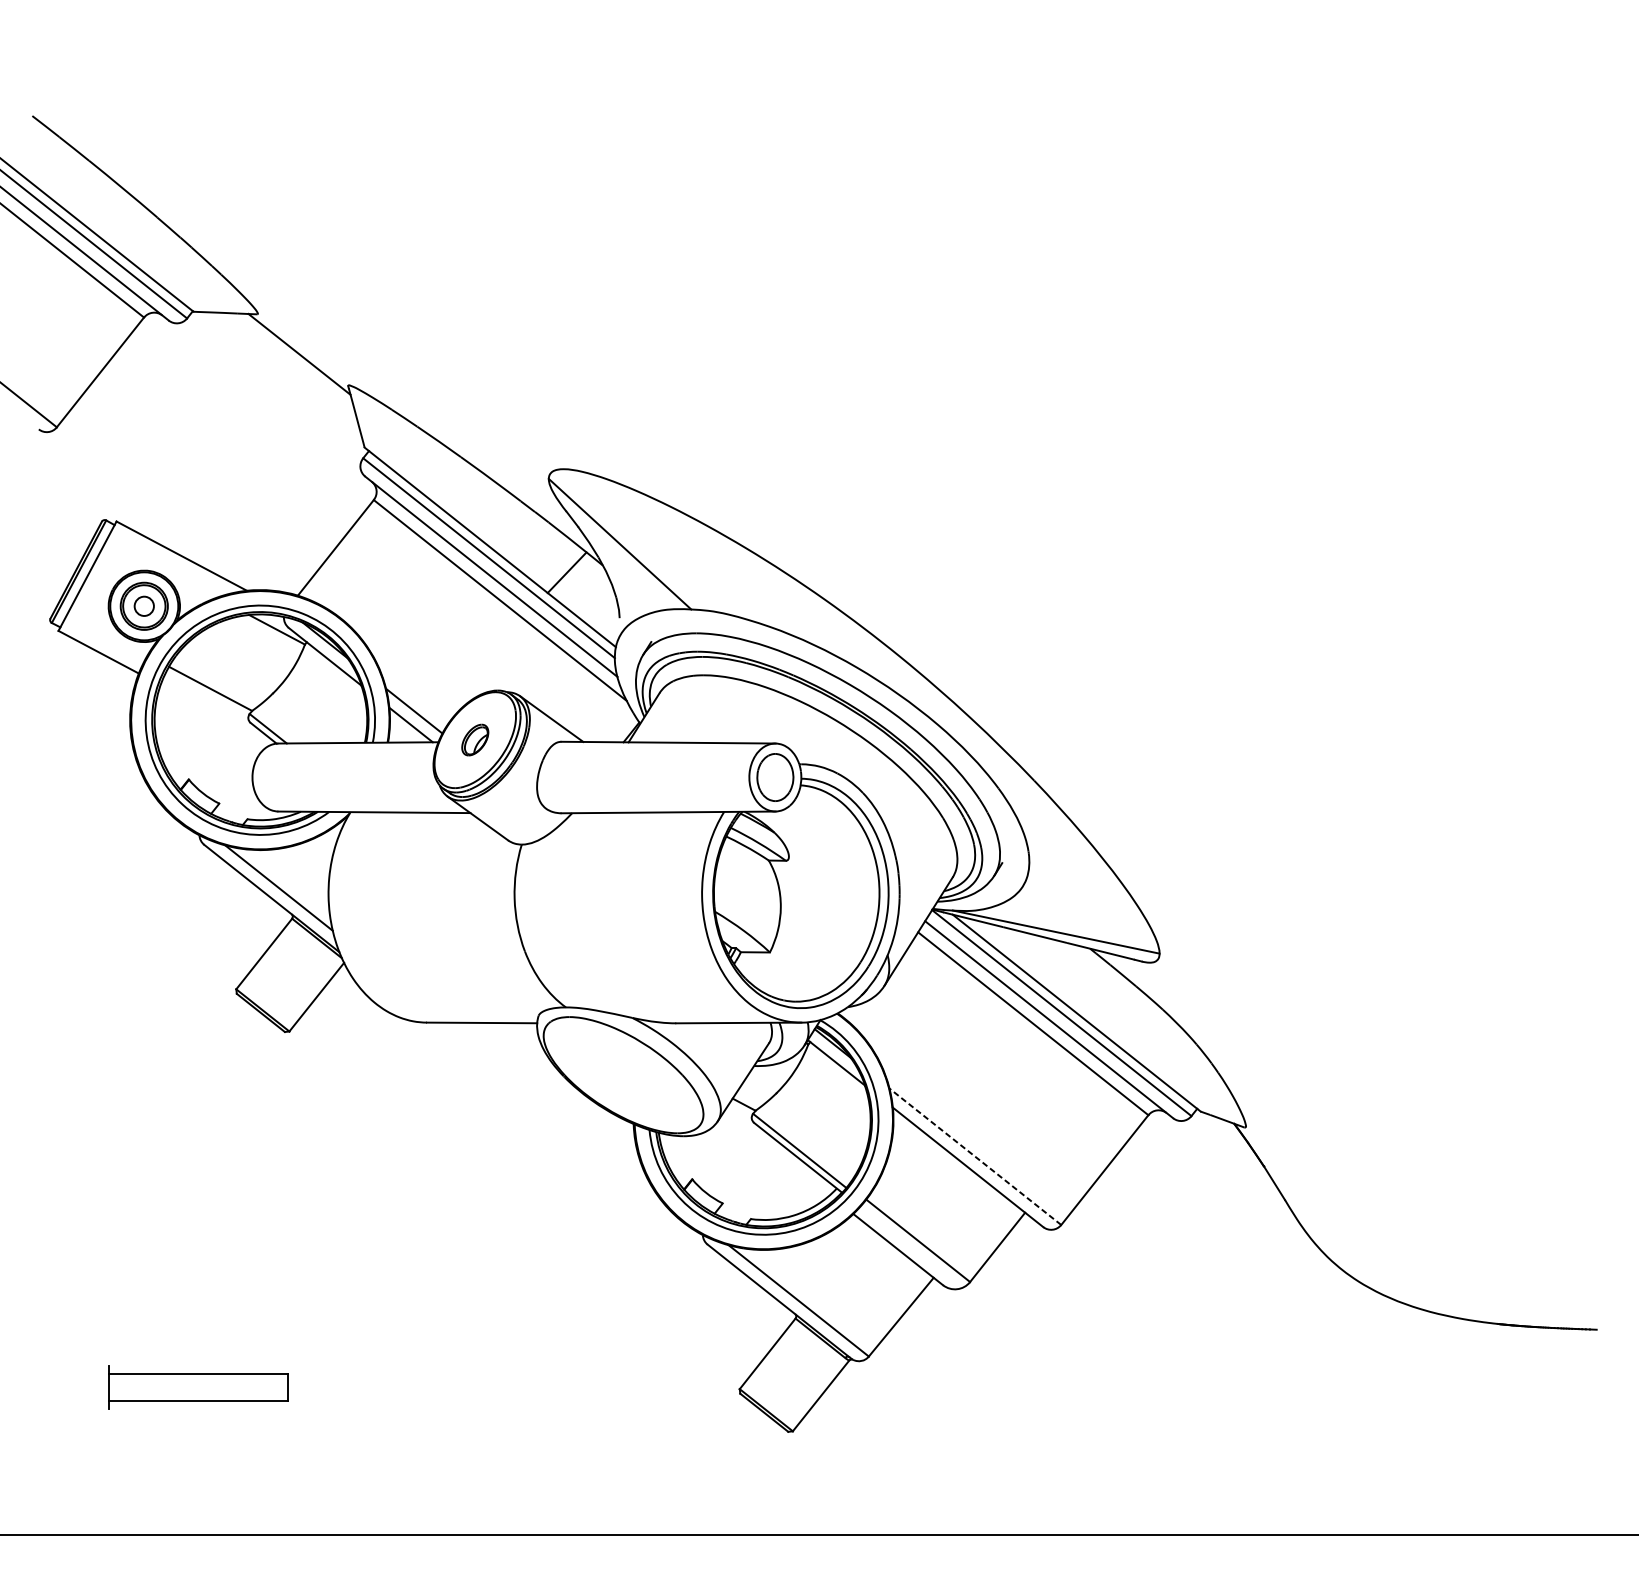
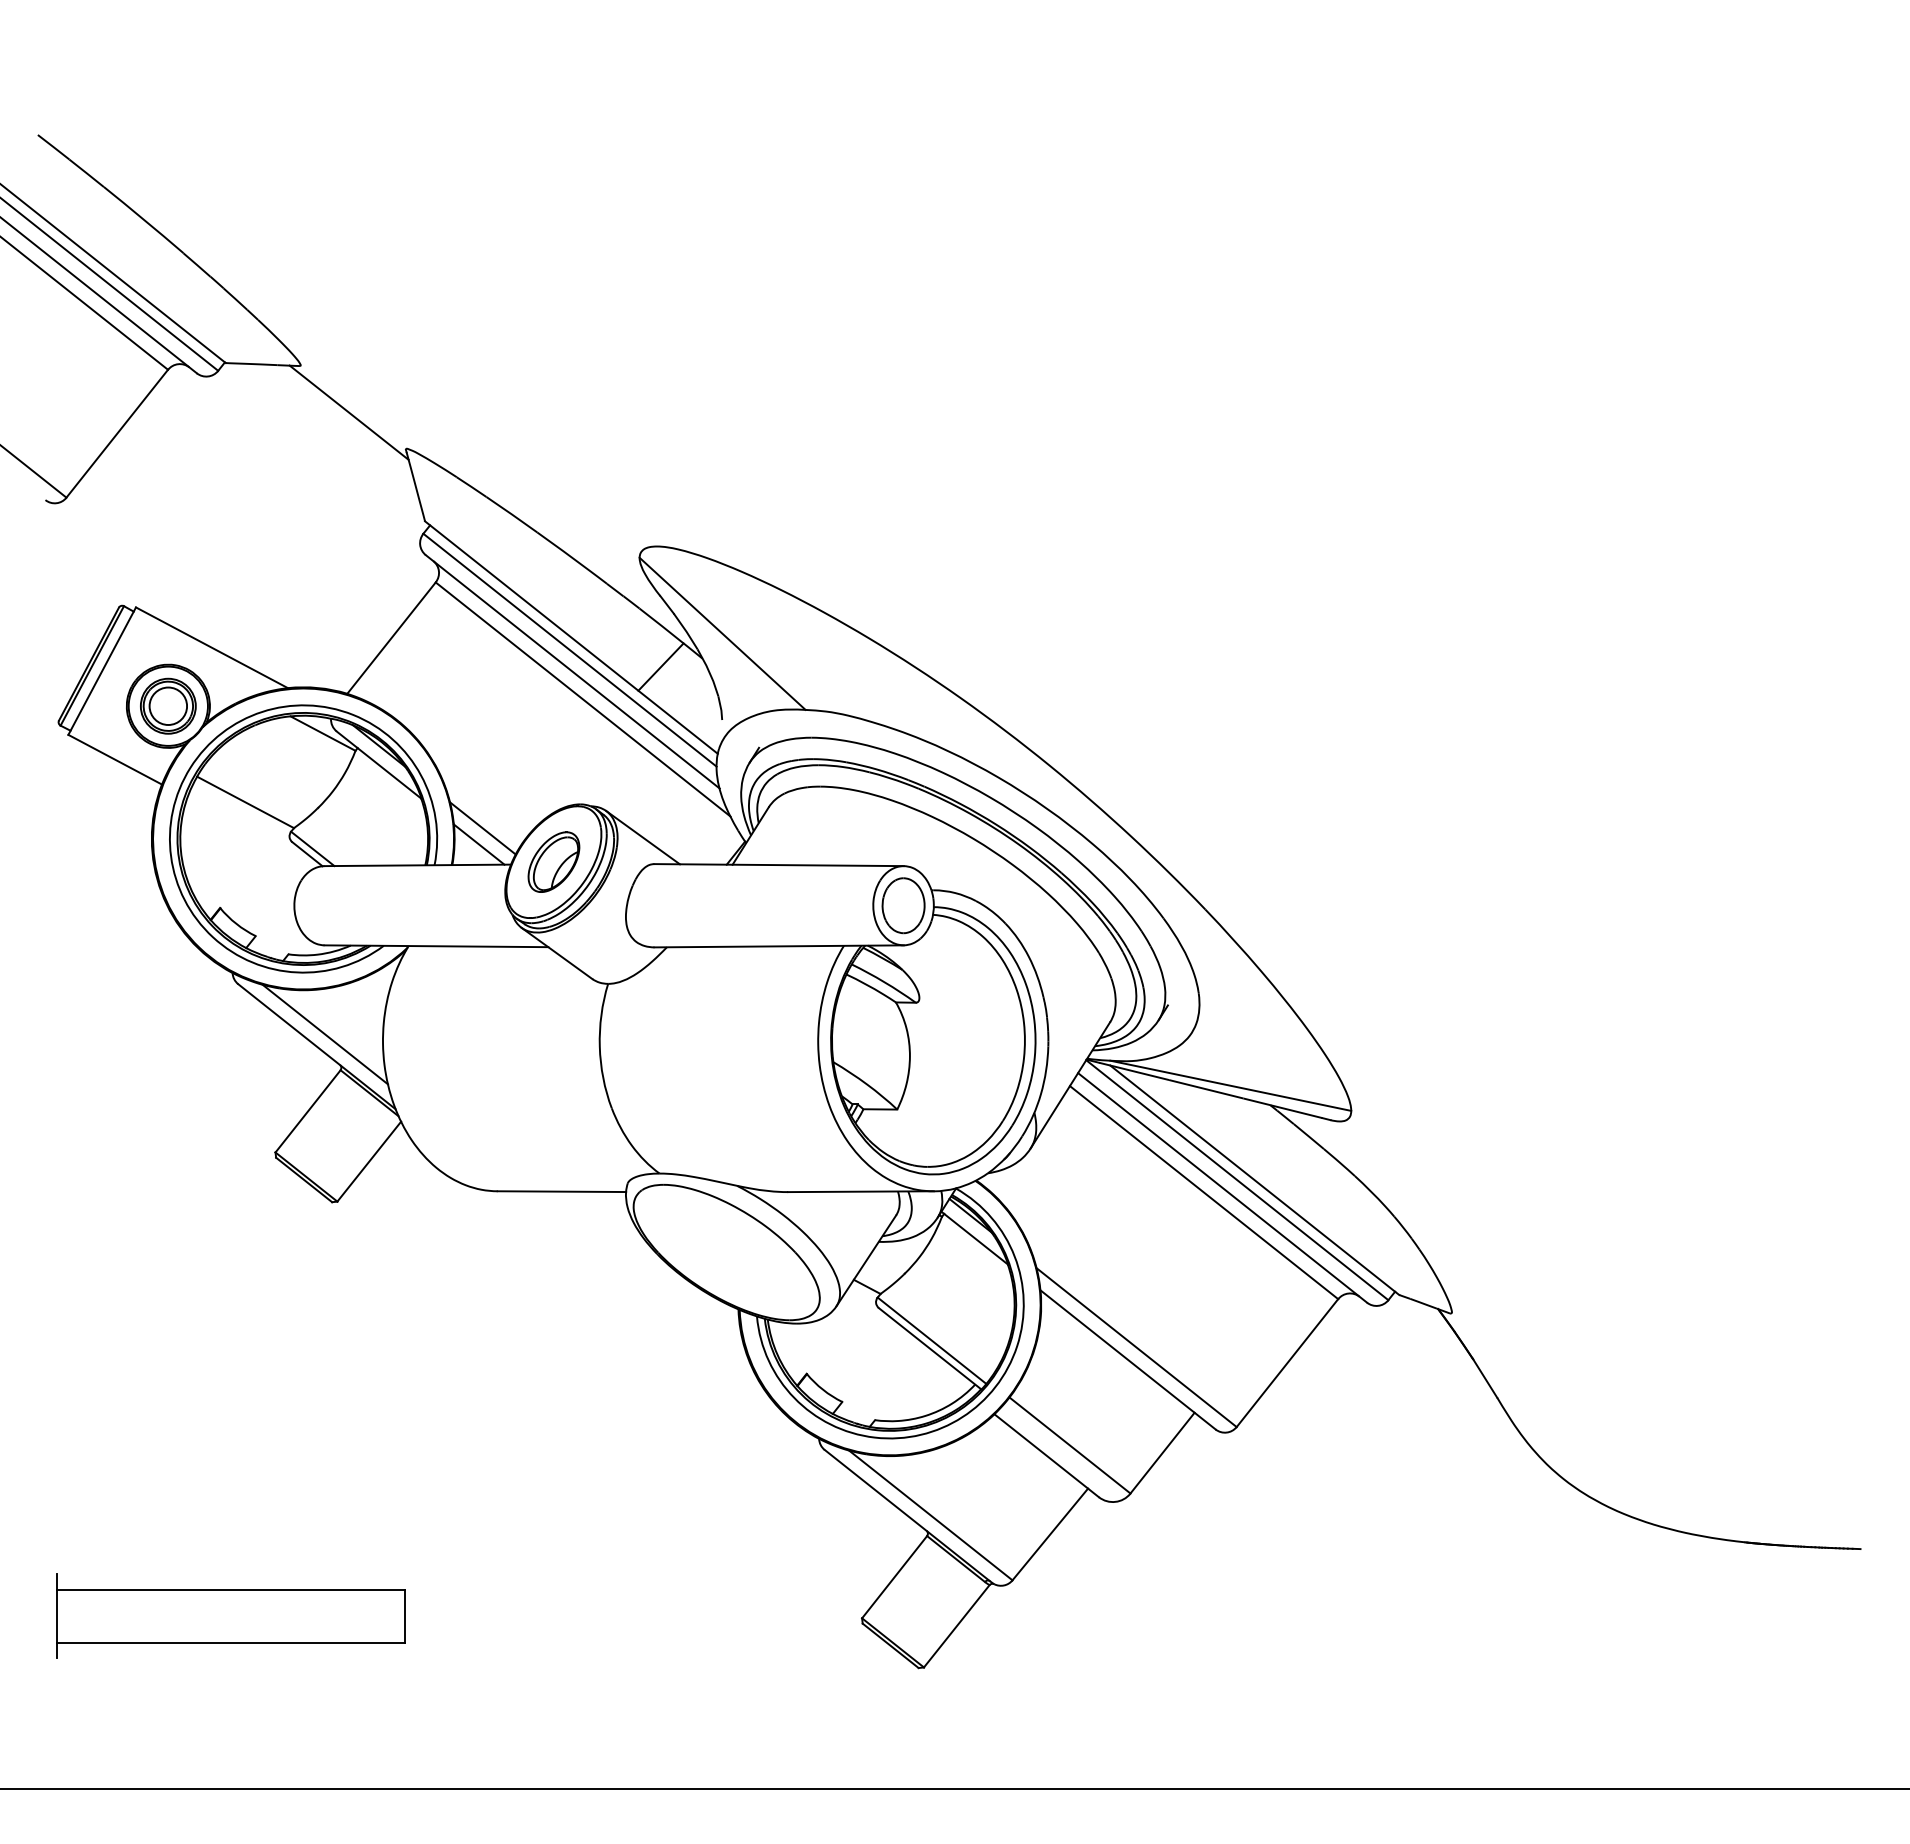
circle: (144, 605) -> (168, 705), size x1.67
part: (474, 739) -> (553, 861), size x1.67
line: (975, 1156) -> (1136, 1347), dashed -> solid
part: (197, 1386) -> (230, 1615), size x1.67

